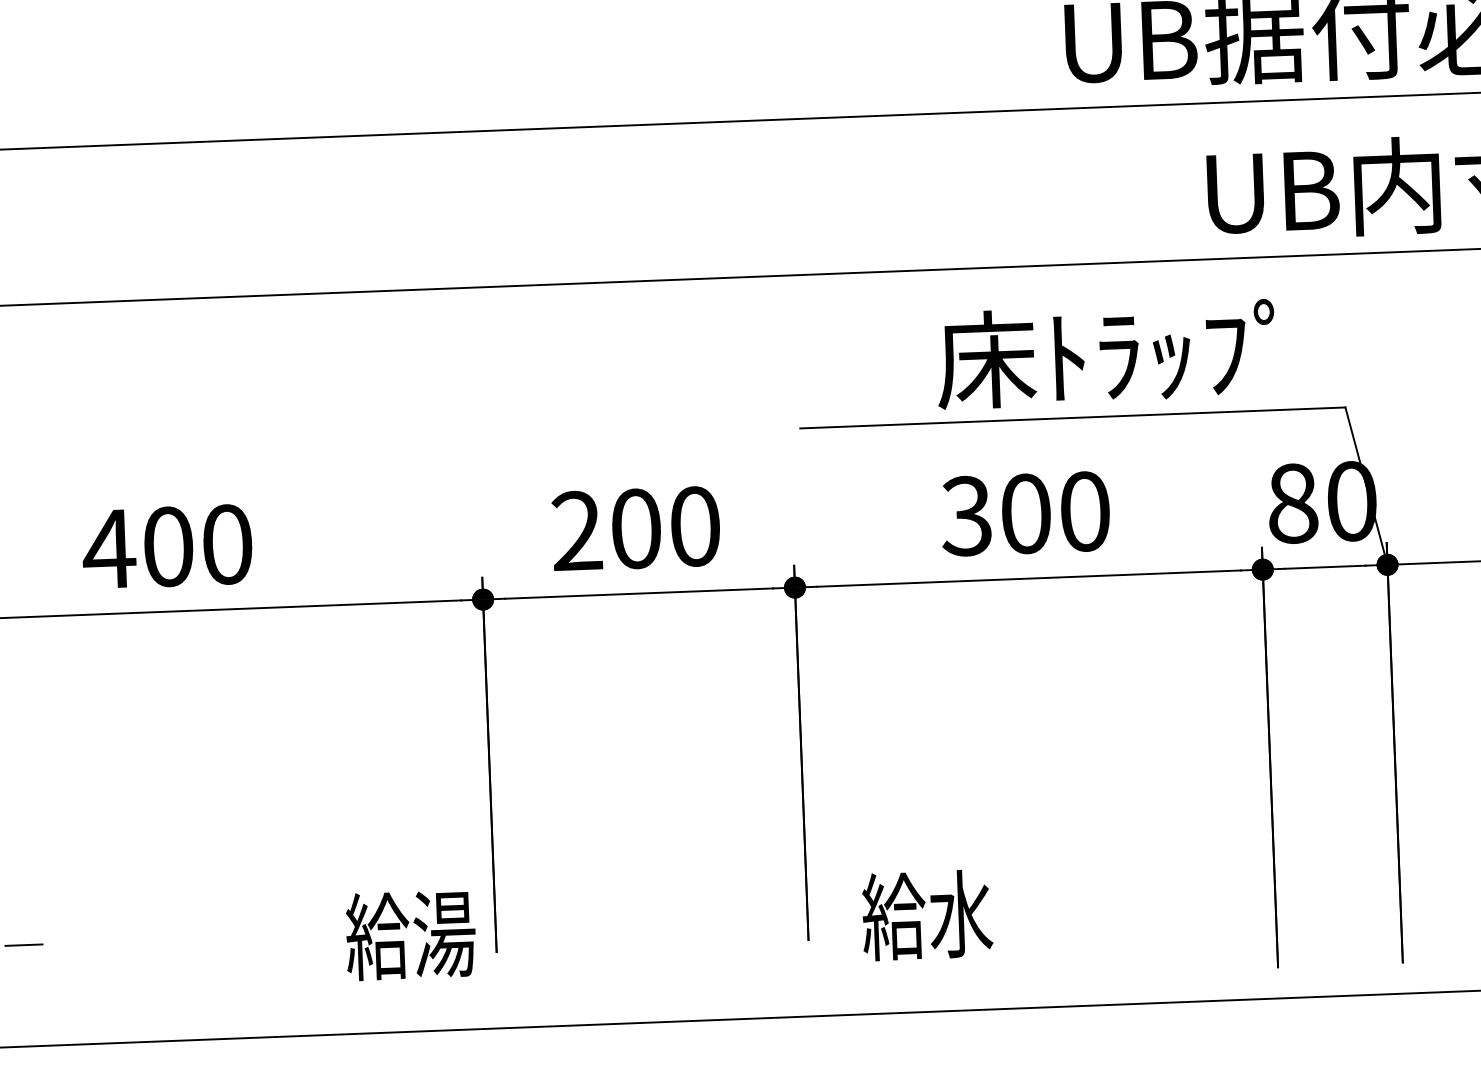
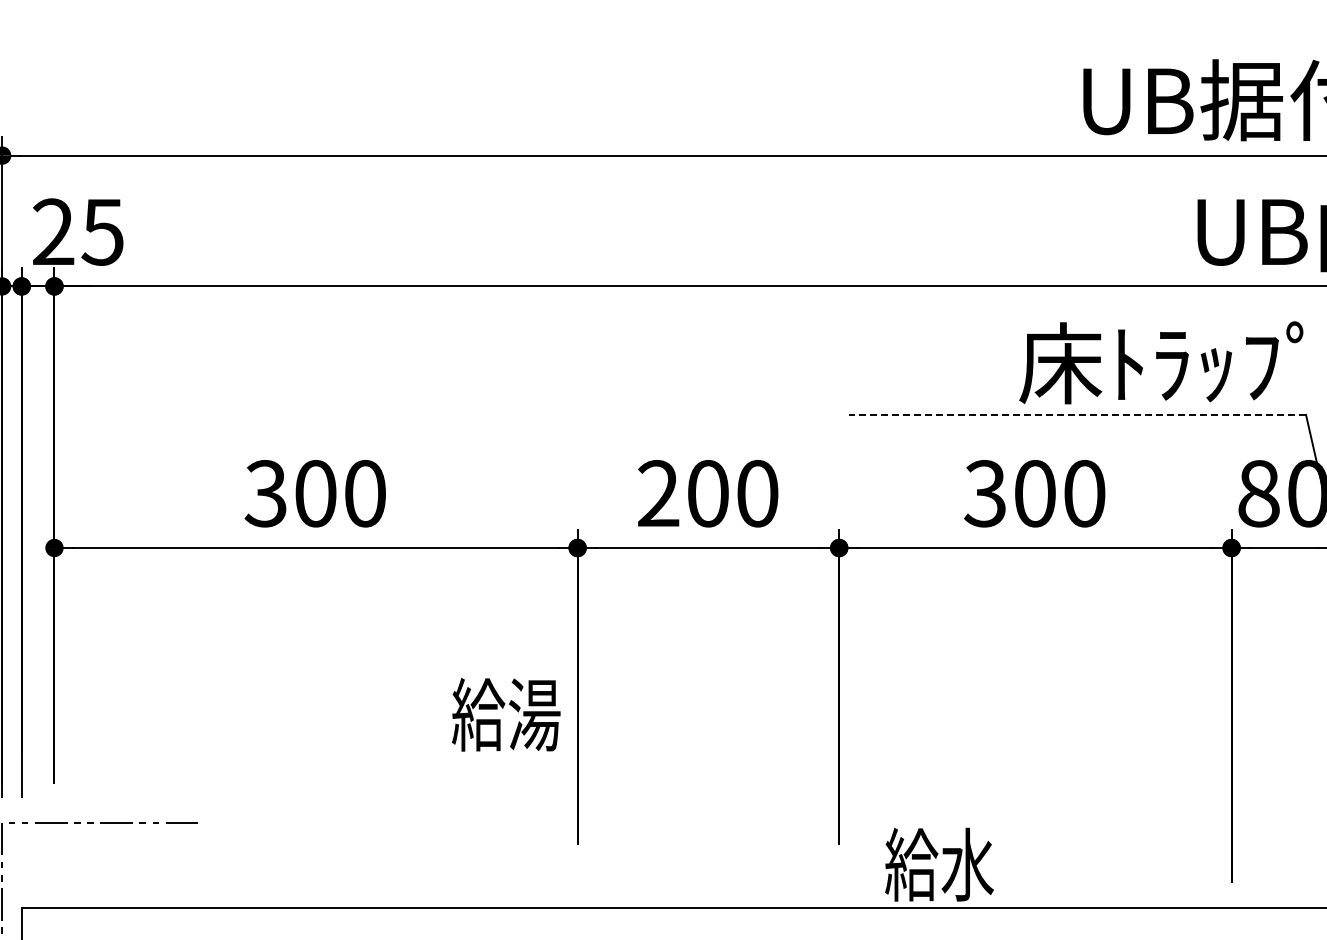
text: (1106, 354) -> (1161, 362), moved
line: (1072, 417) -> (1077, 414), solid -> dashed
text: (108, 548) -> (265, 493), 400 -> 300
text: (927, 915) -> (939, 864), moved
text: (411, 934) -> (506, 714), moved

